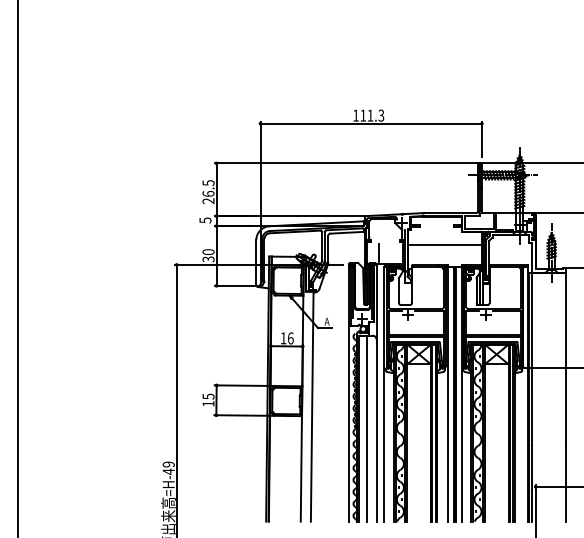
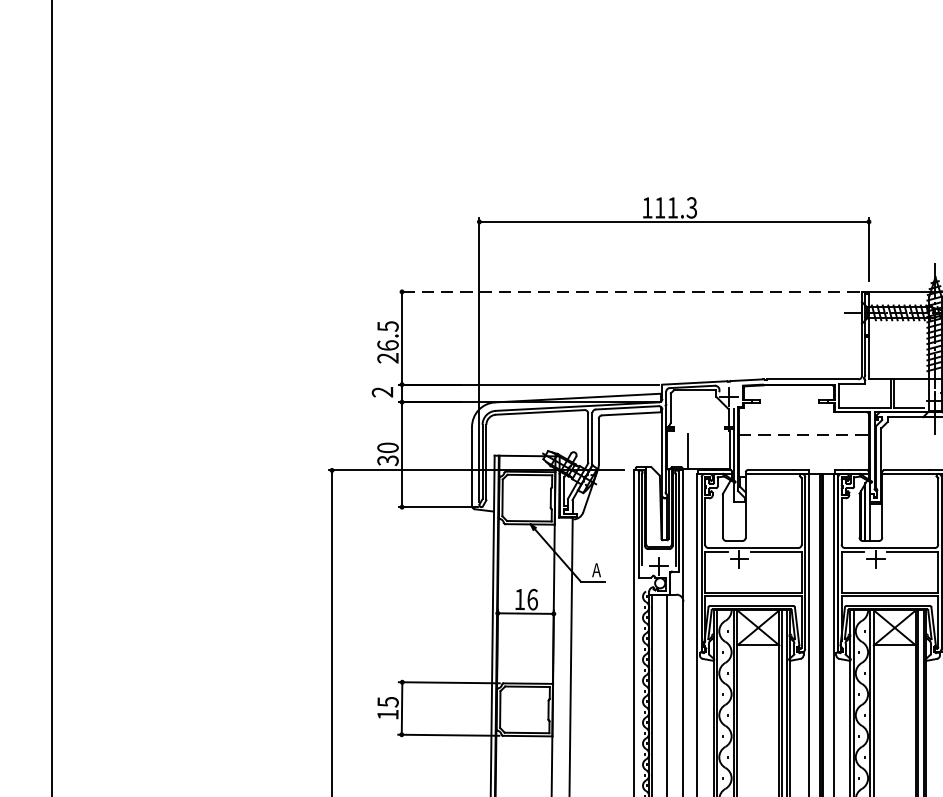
line: (345, 163) -> (628, 292), solid -> dashed
text: (205, 220) -> (382, 392), 5 -> 2
line: (445, 245) -> (804, 436), solid -> dashed

